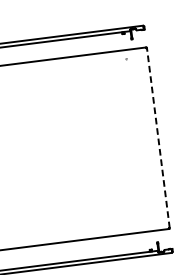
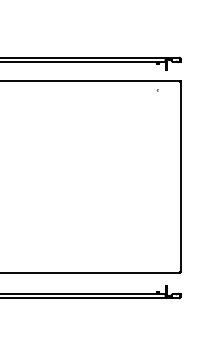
line: (158, 137) -> (180, 176), dashed -> solid

